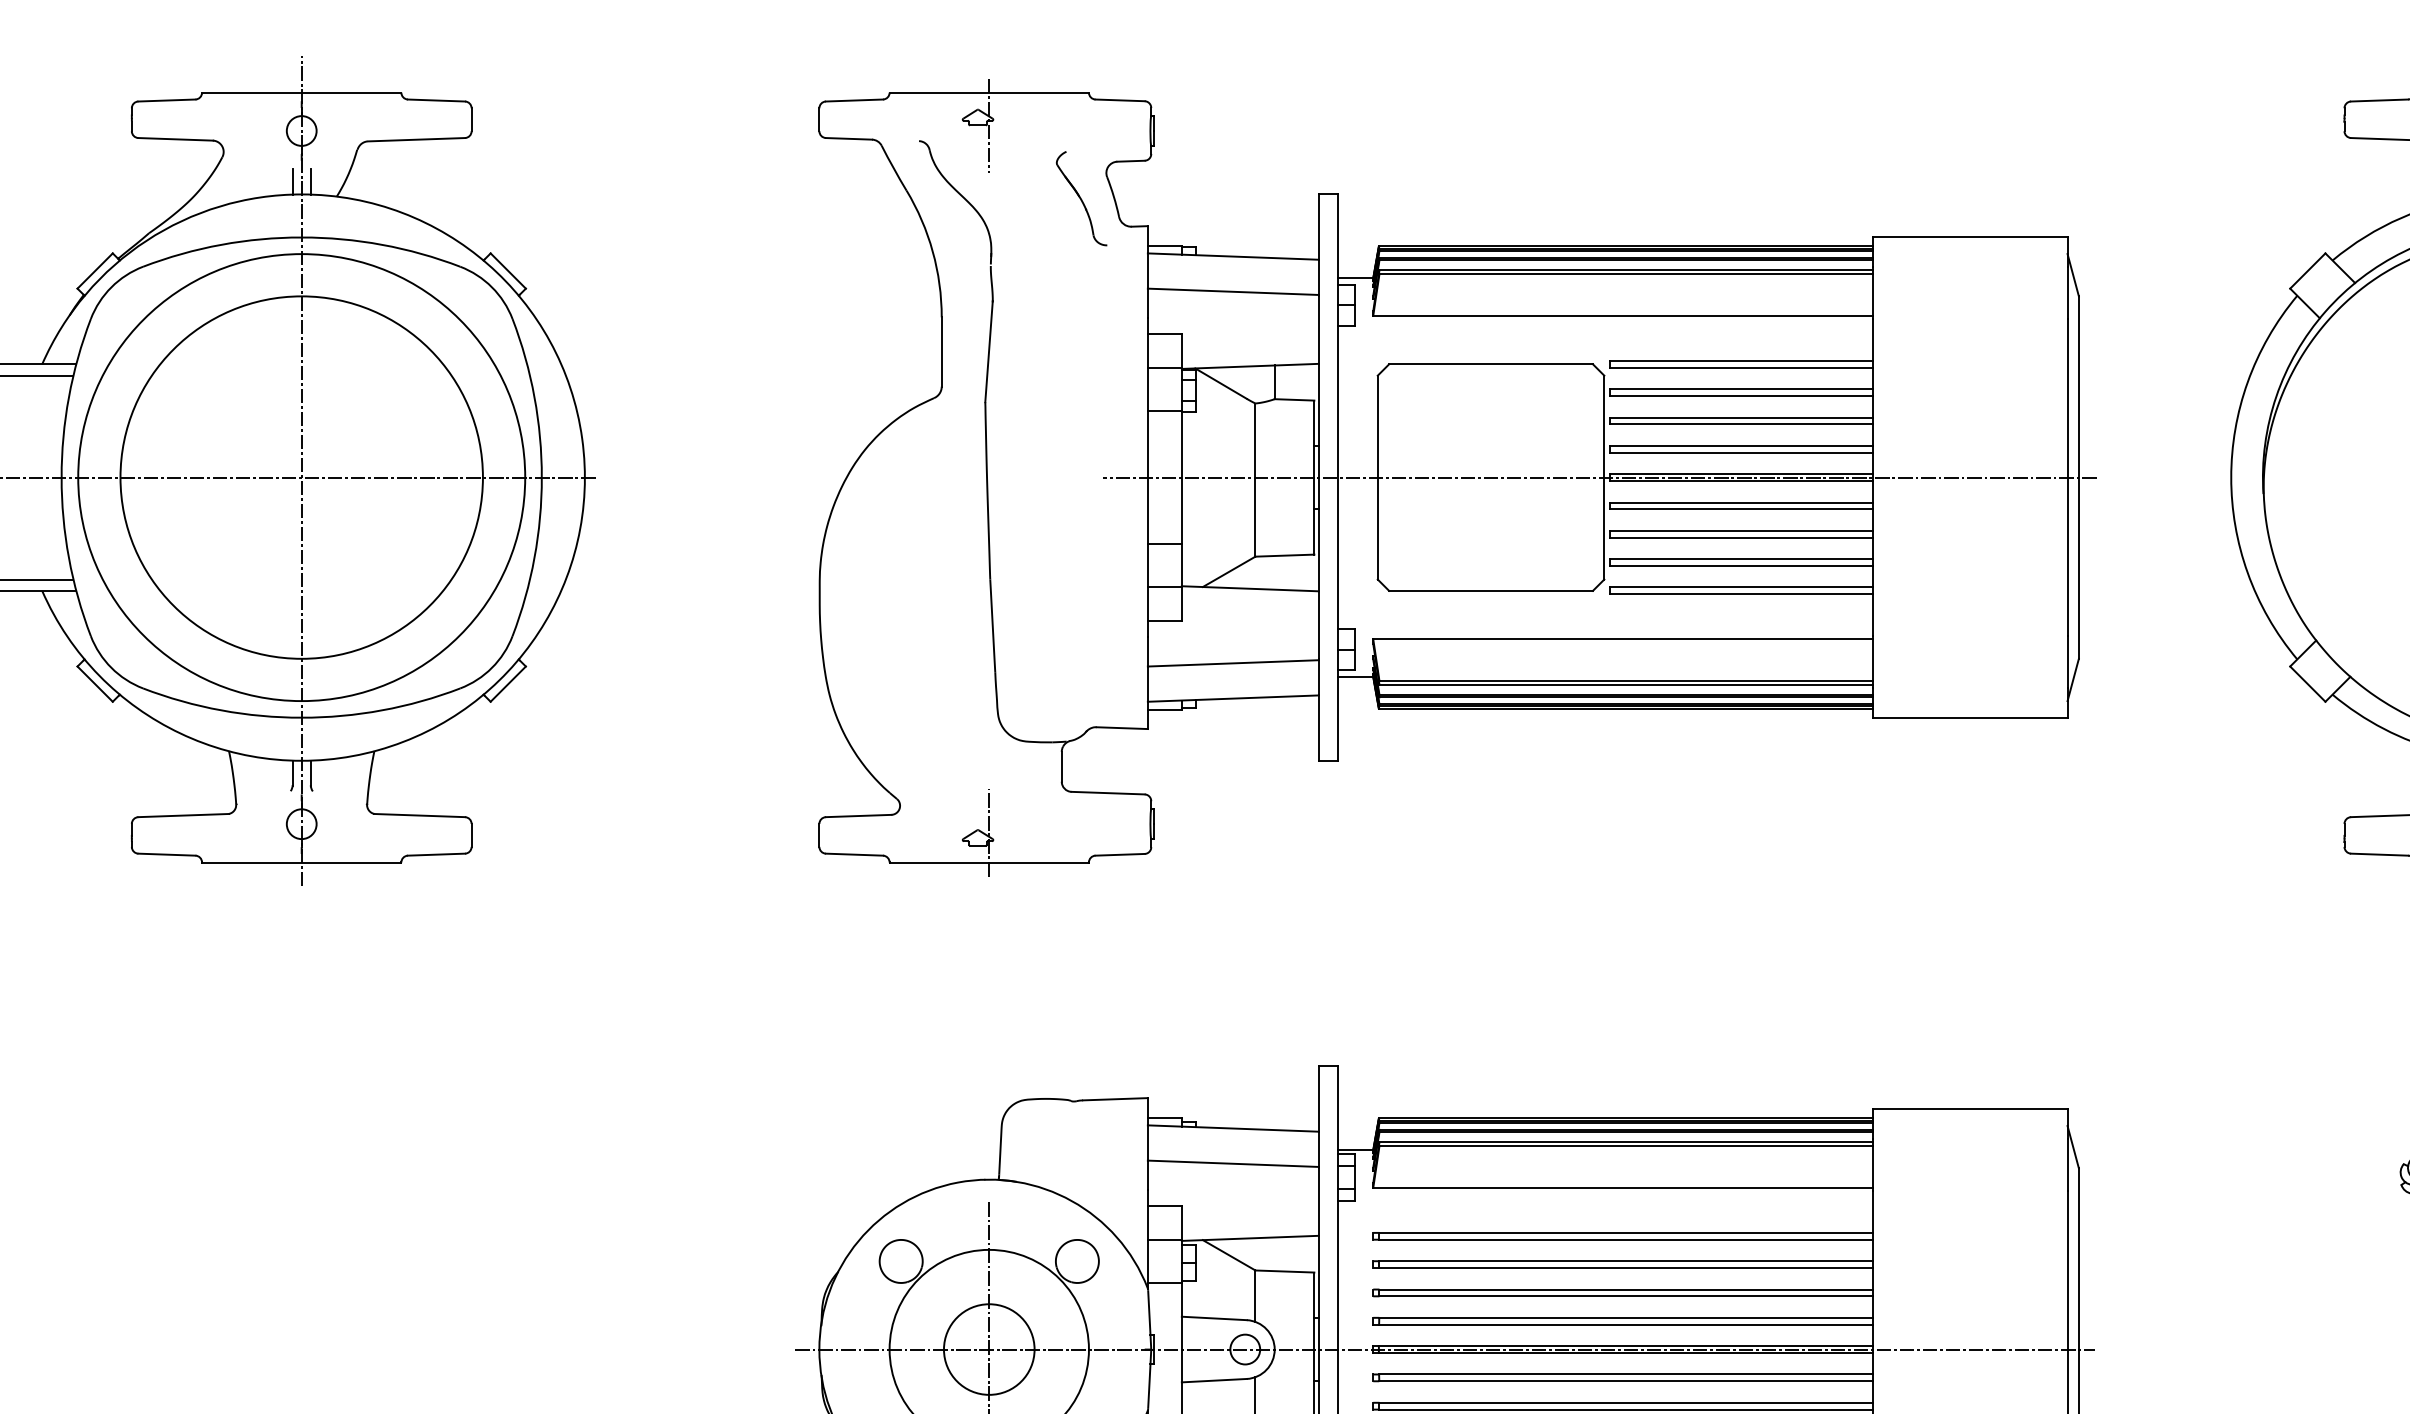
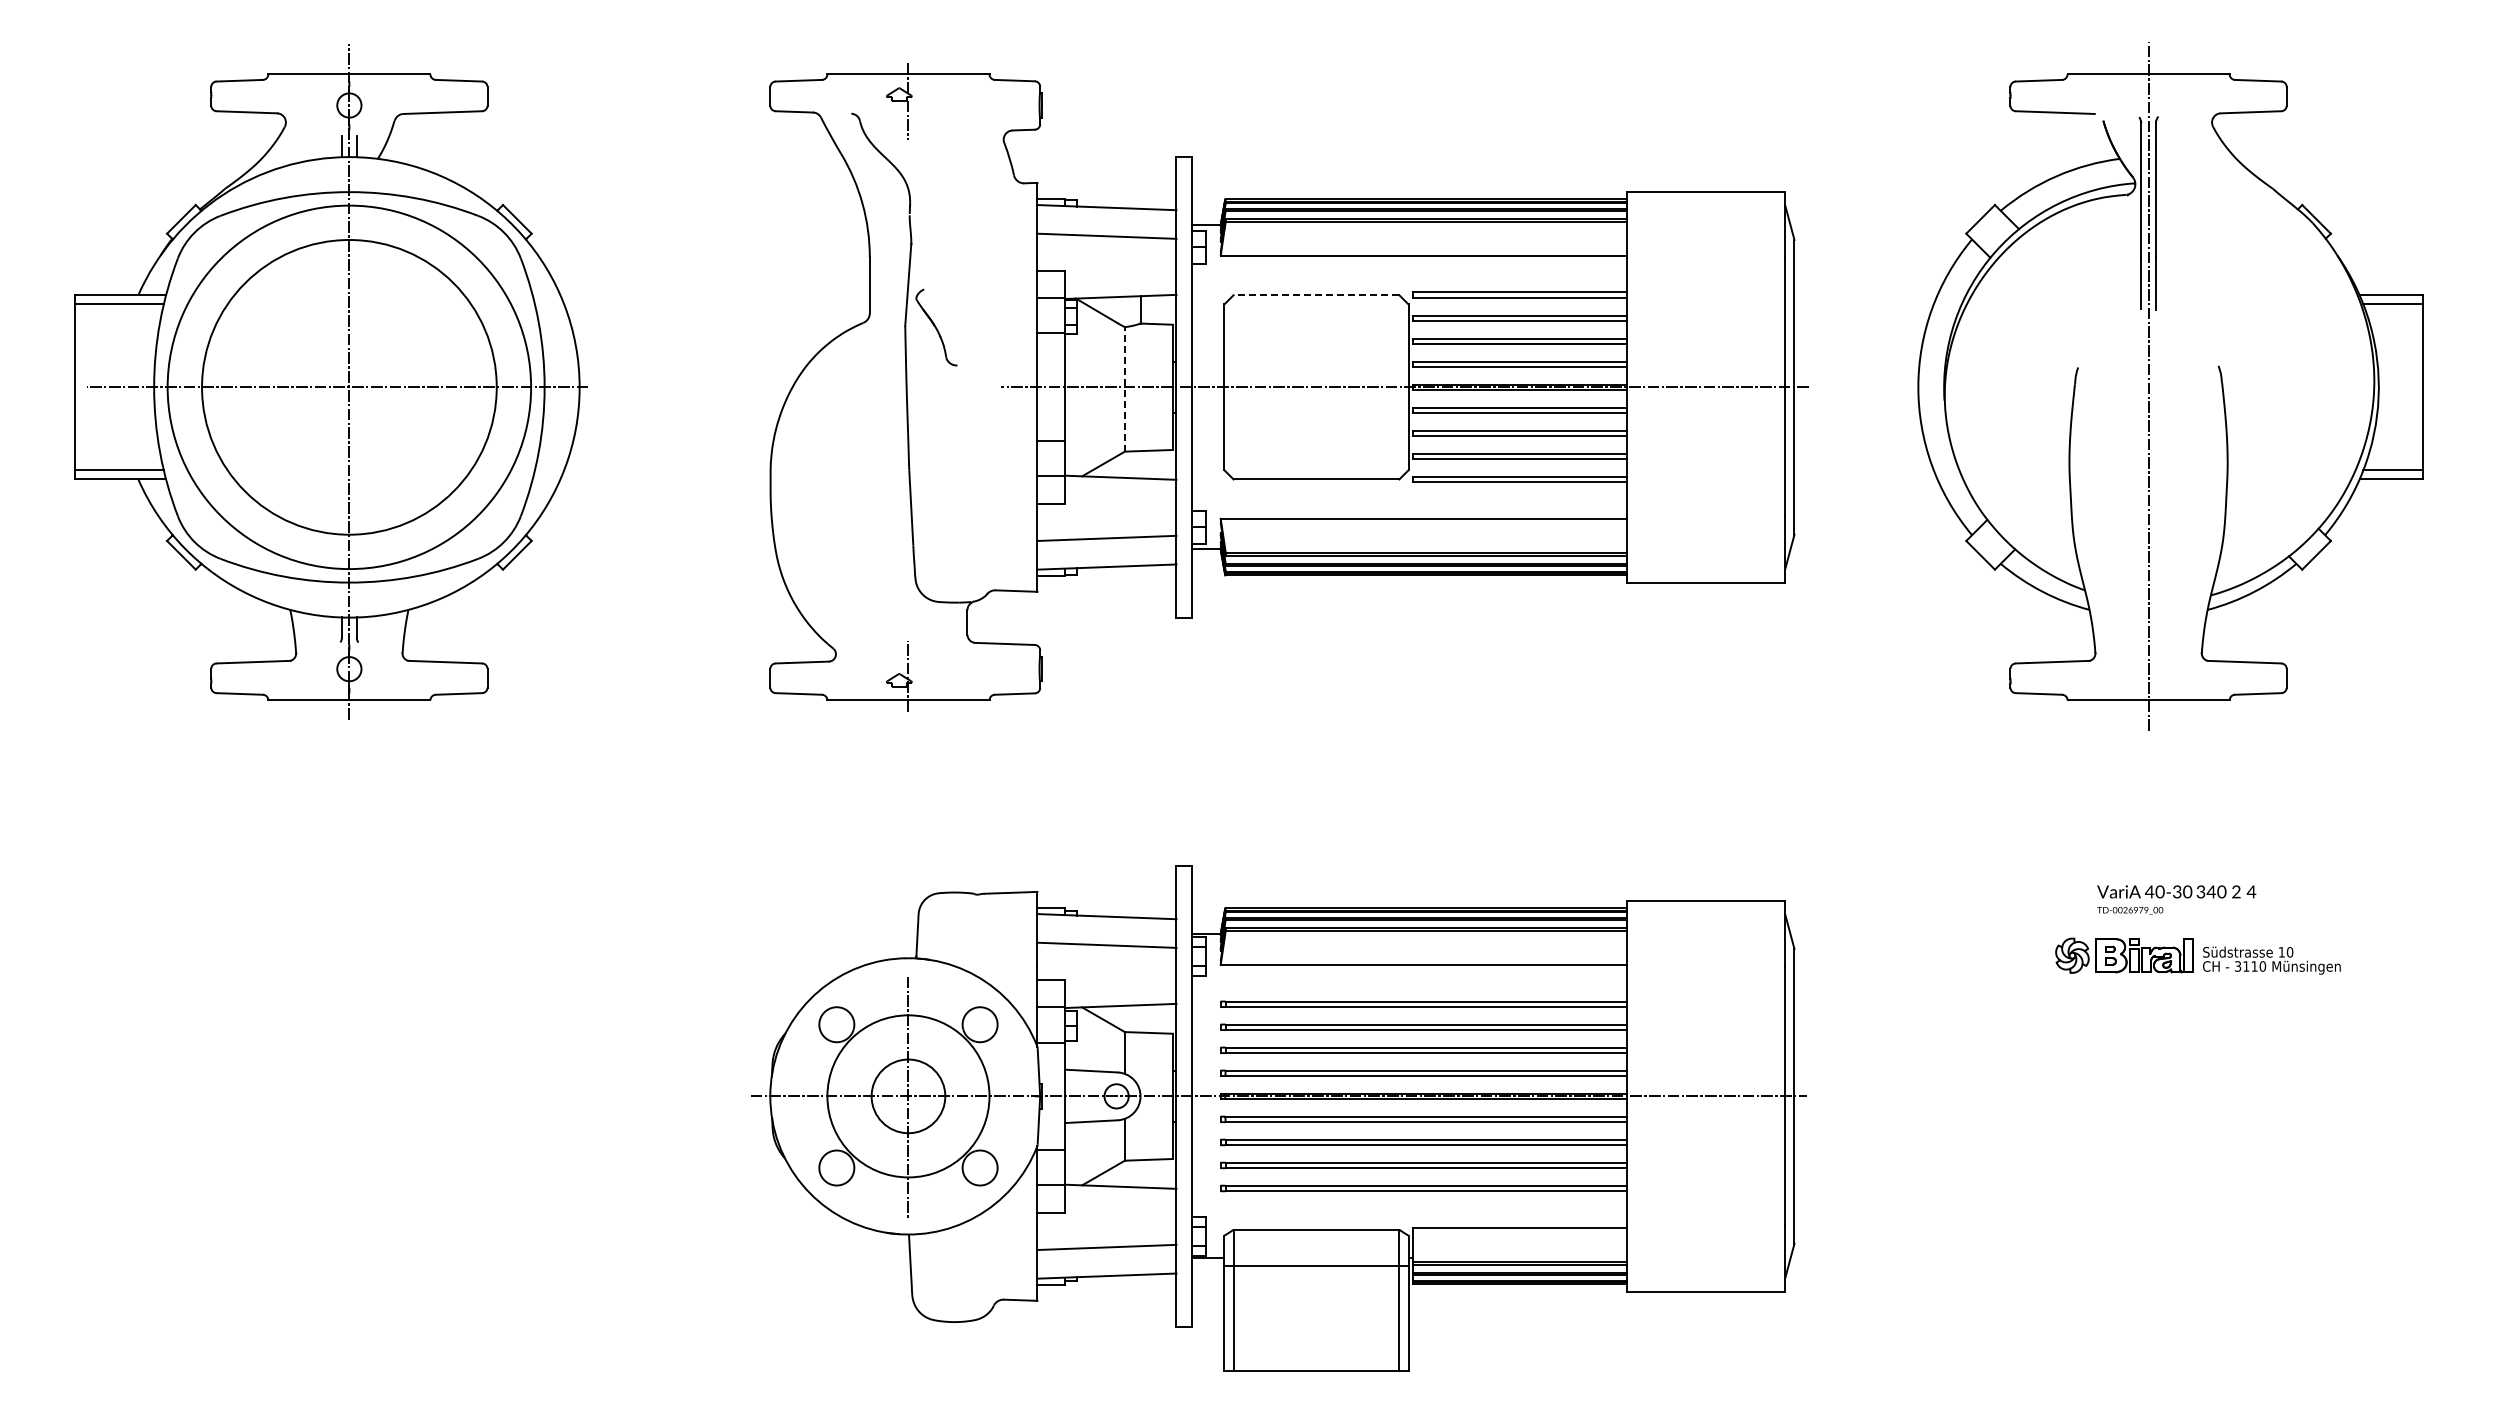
part: (1081, 198) -> (936, 327), moved
line: (1491, 364) -> (1316, 295), solid -> dashed
line: (1254, 479) -> (1124, 388), solid -> dashed

